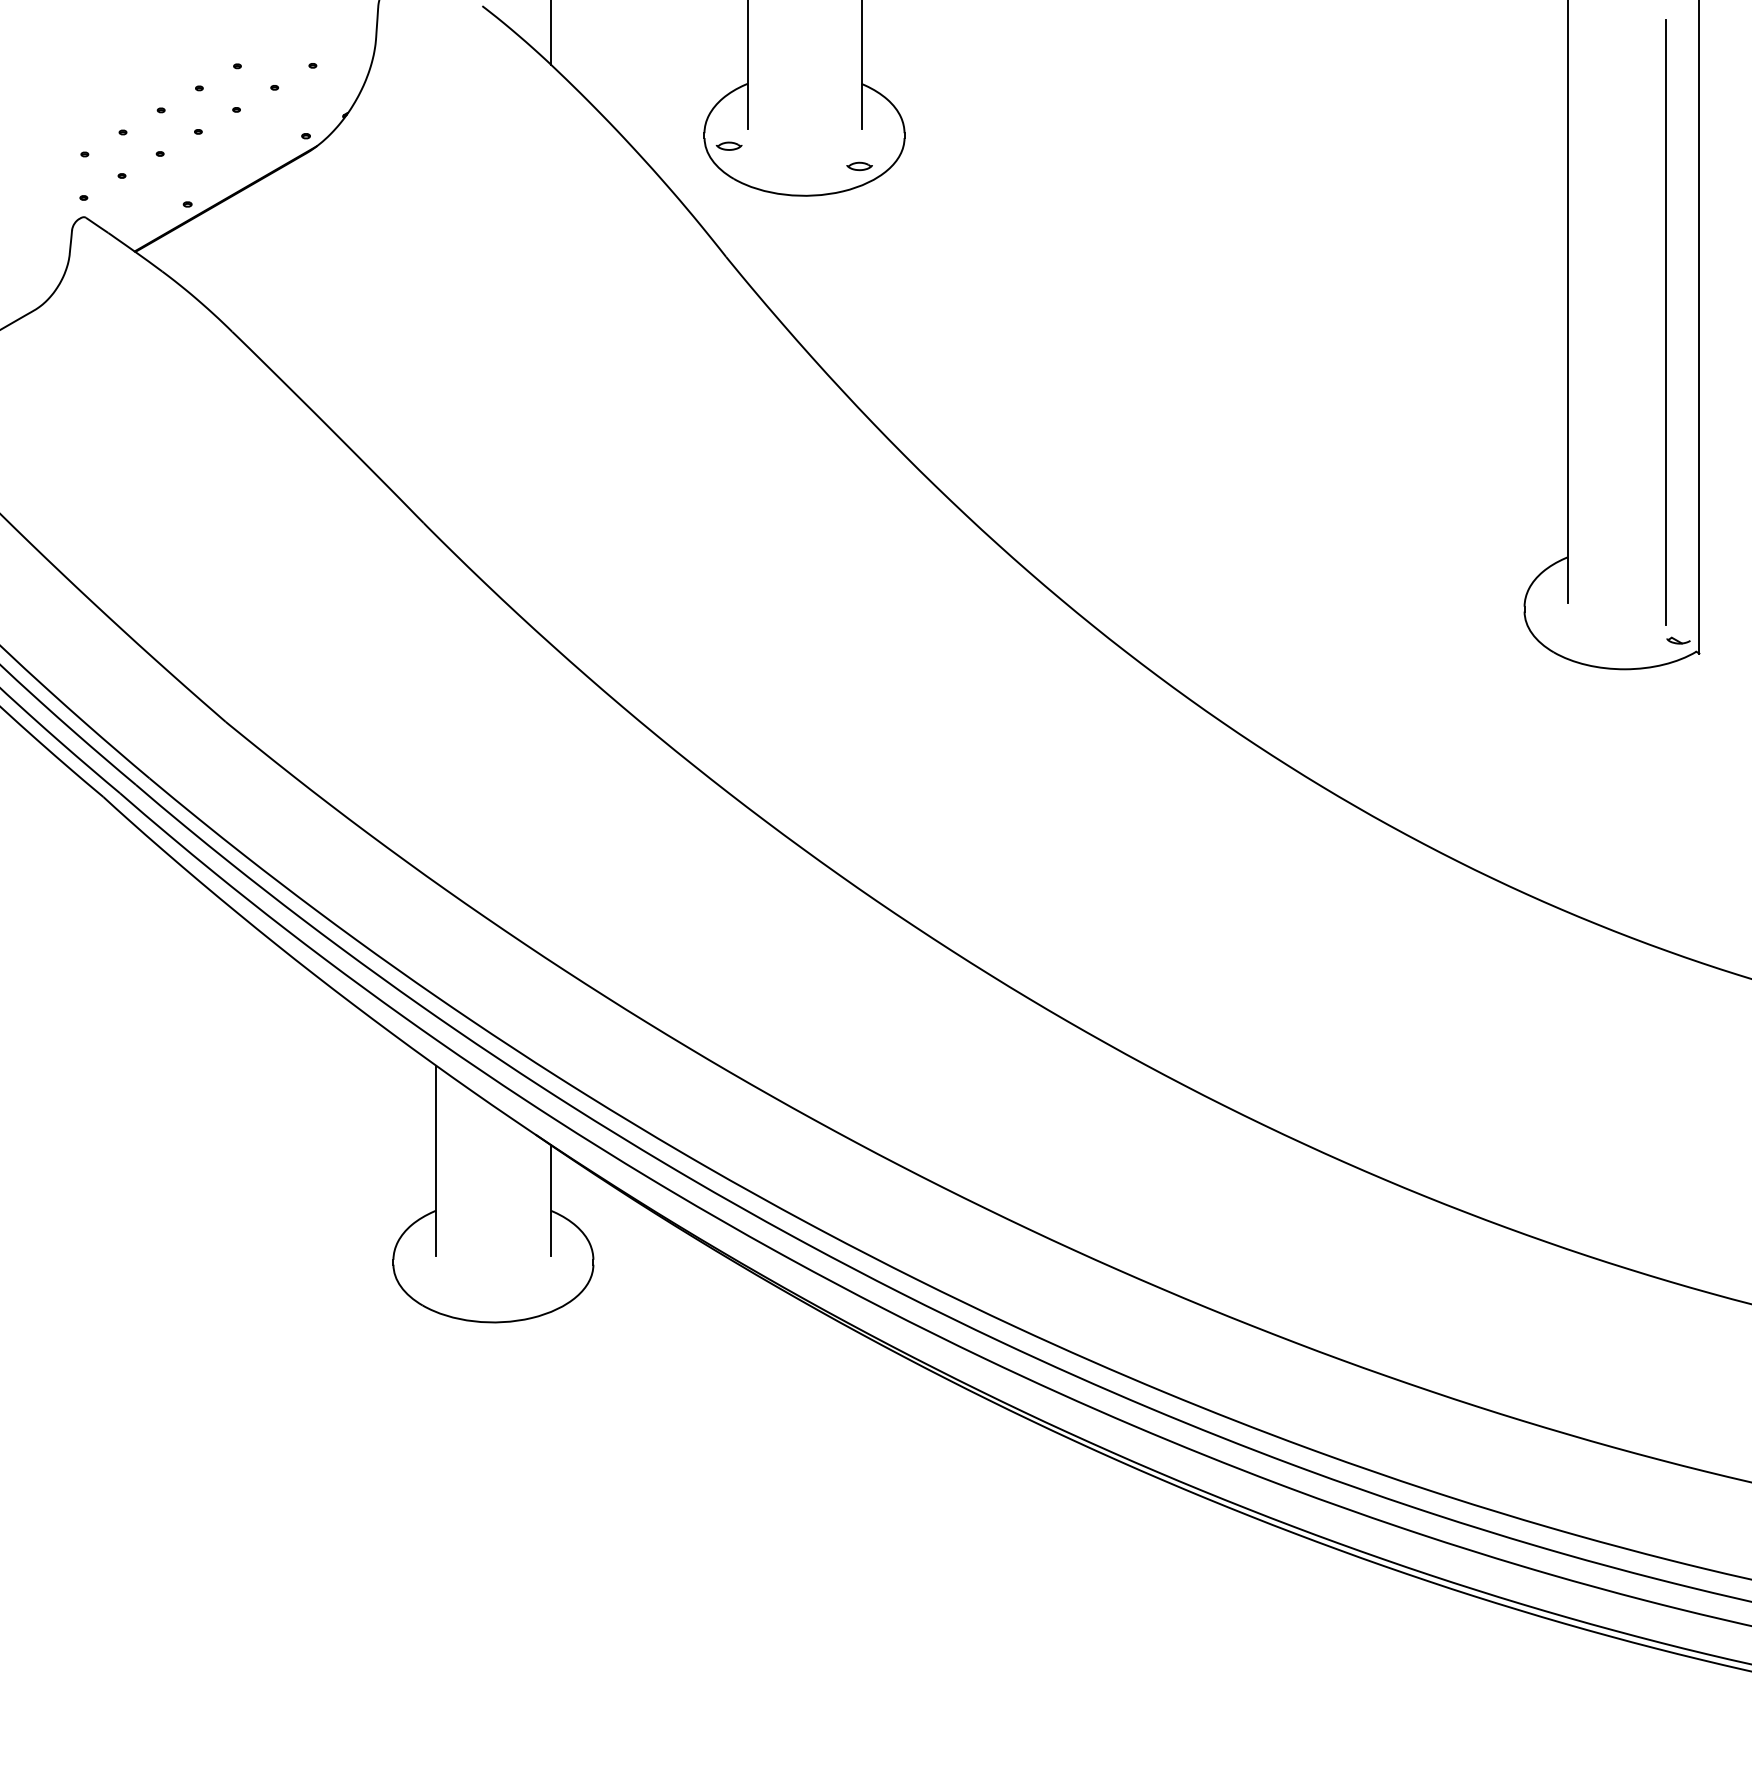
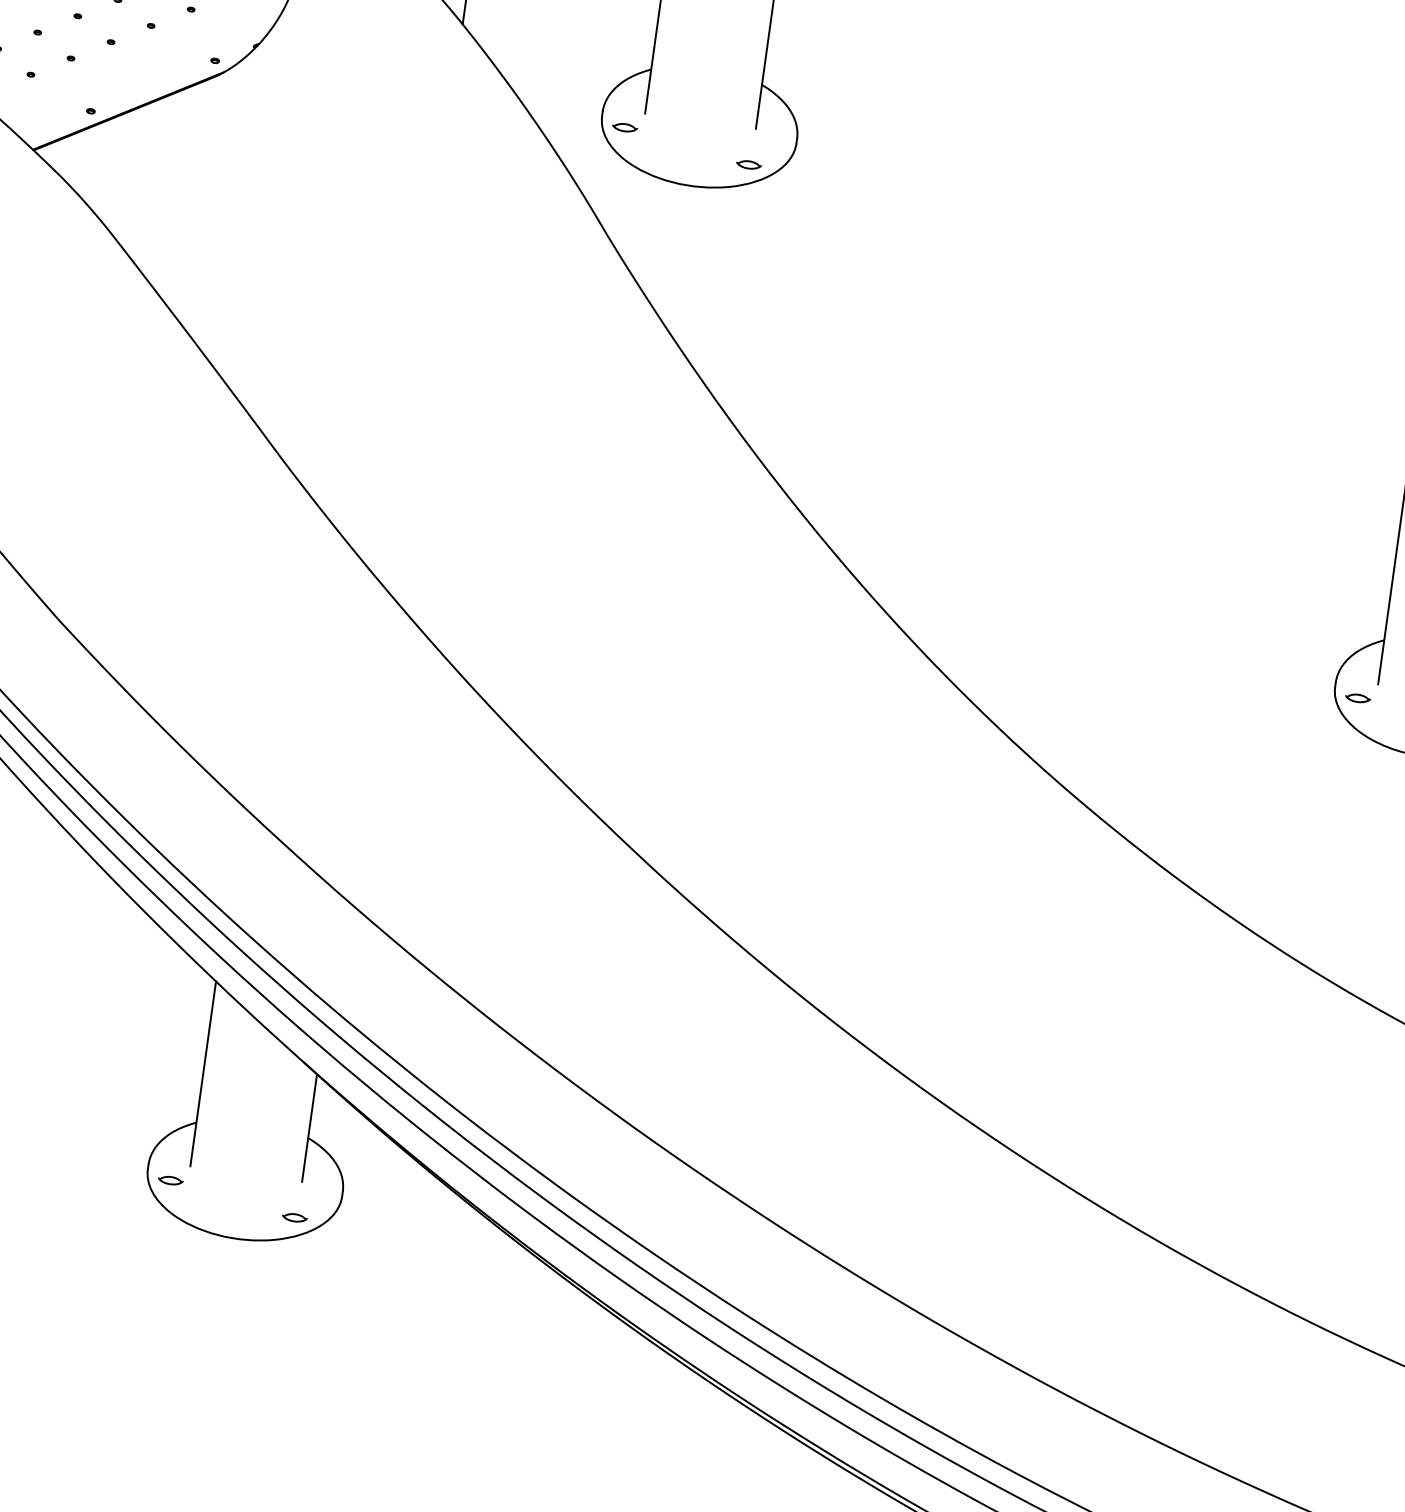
part: (1549, 619) -> (1358, 698), added
part: (417, 1272) -> (170, 1180), added
part: (548, 1292) -> (294, 1217), added

